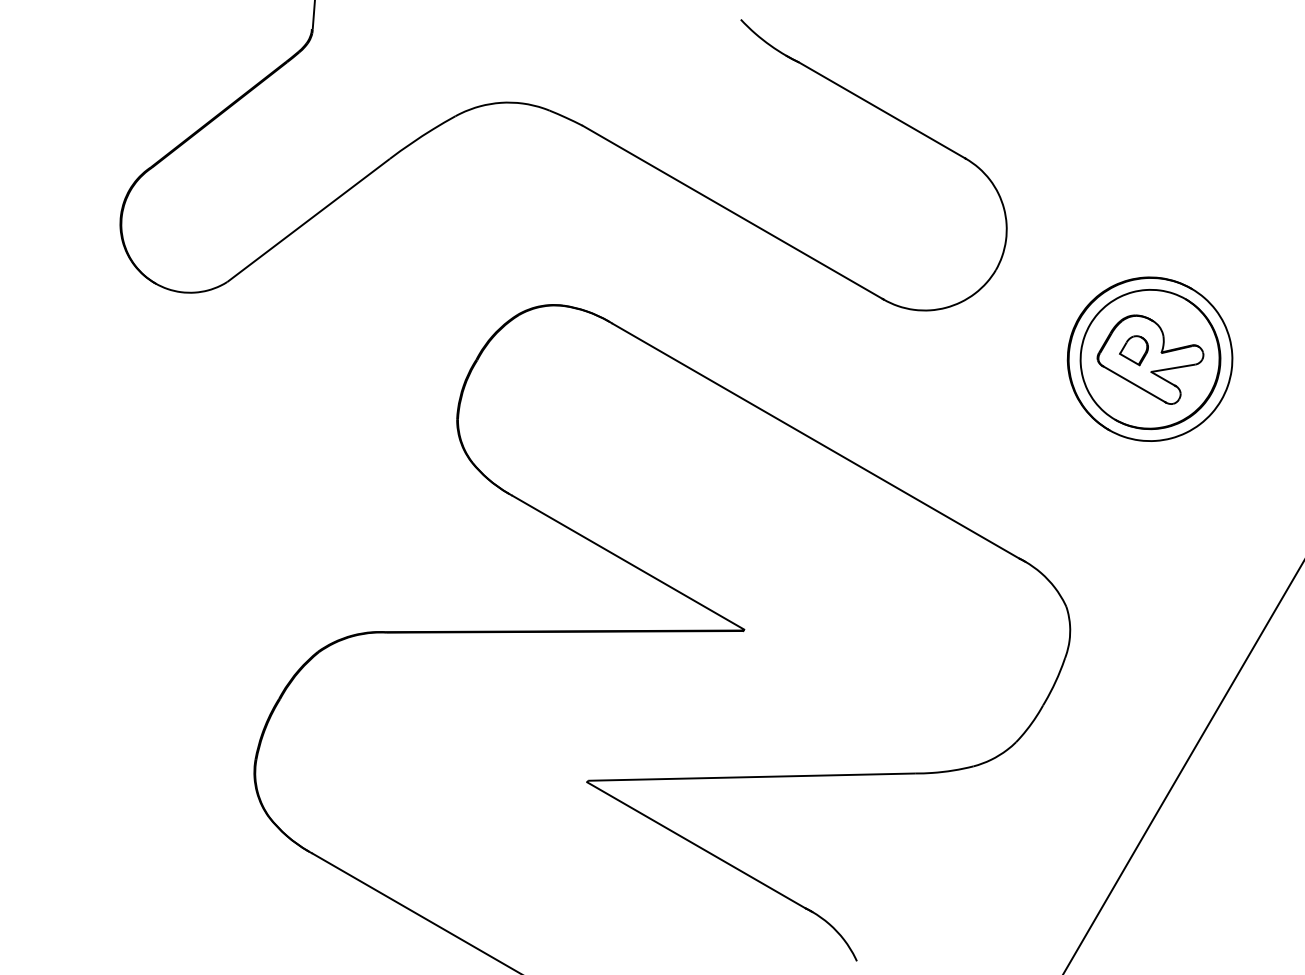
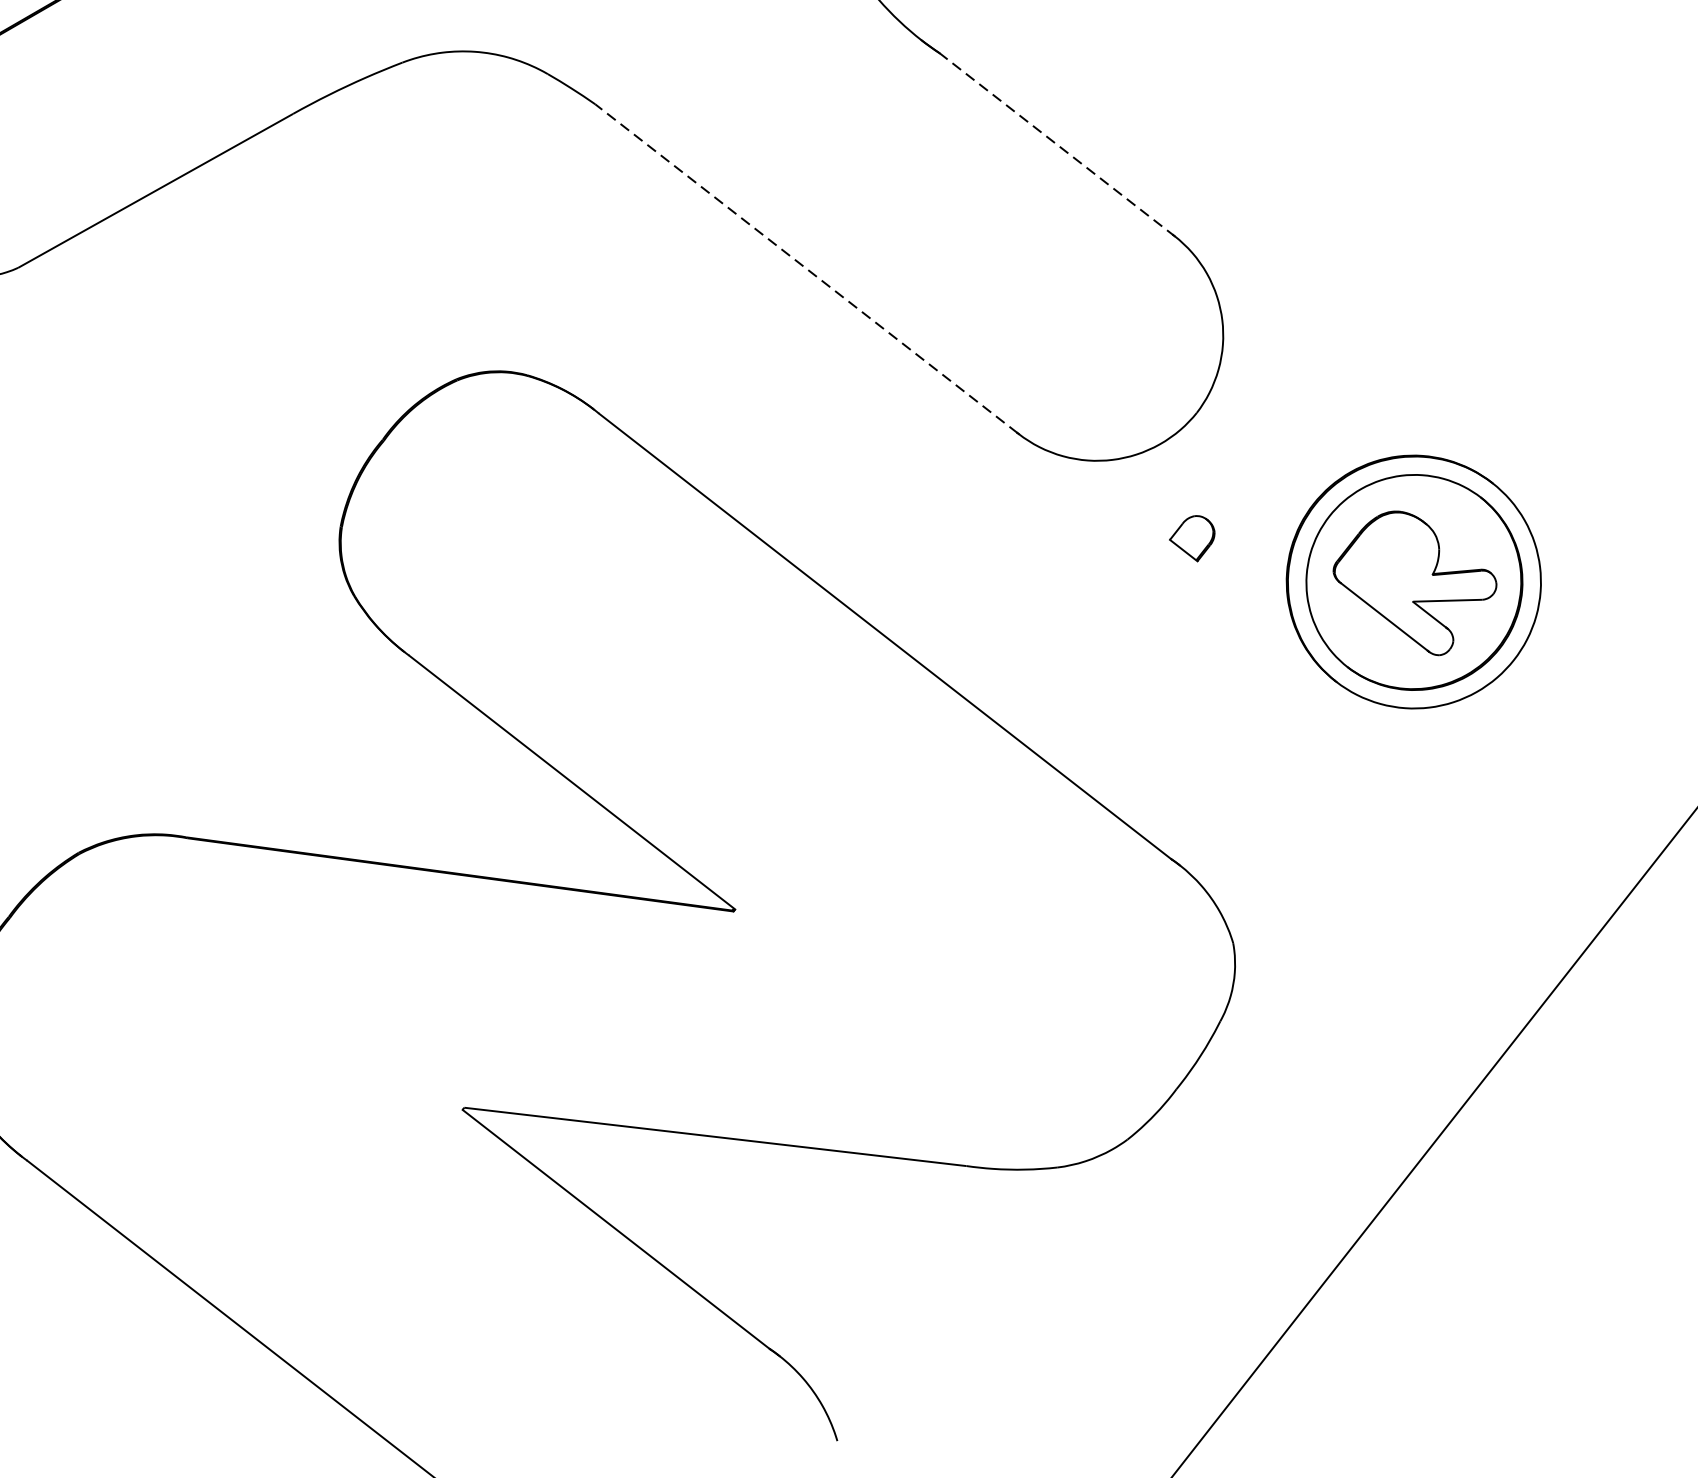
line: (882, 110) -> (1057, 144), solid -> dashed
line: (732, 212) -> (805, 268), solid -> dashed
part: (1133, 350) -> (1191, 537), moved

